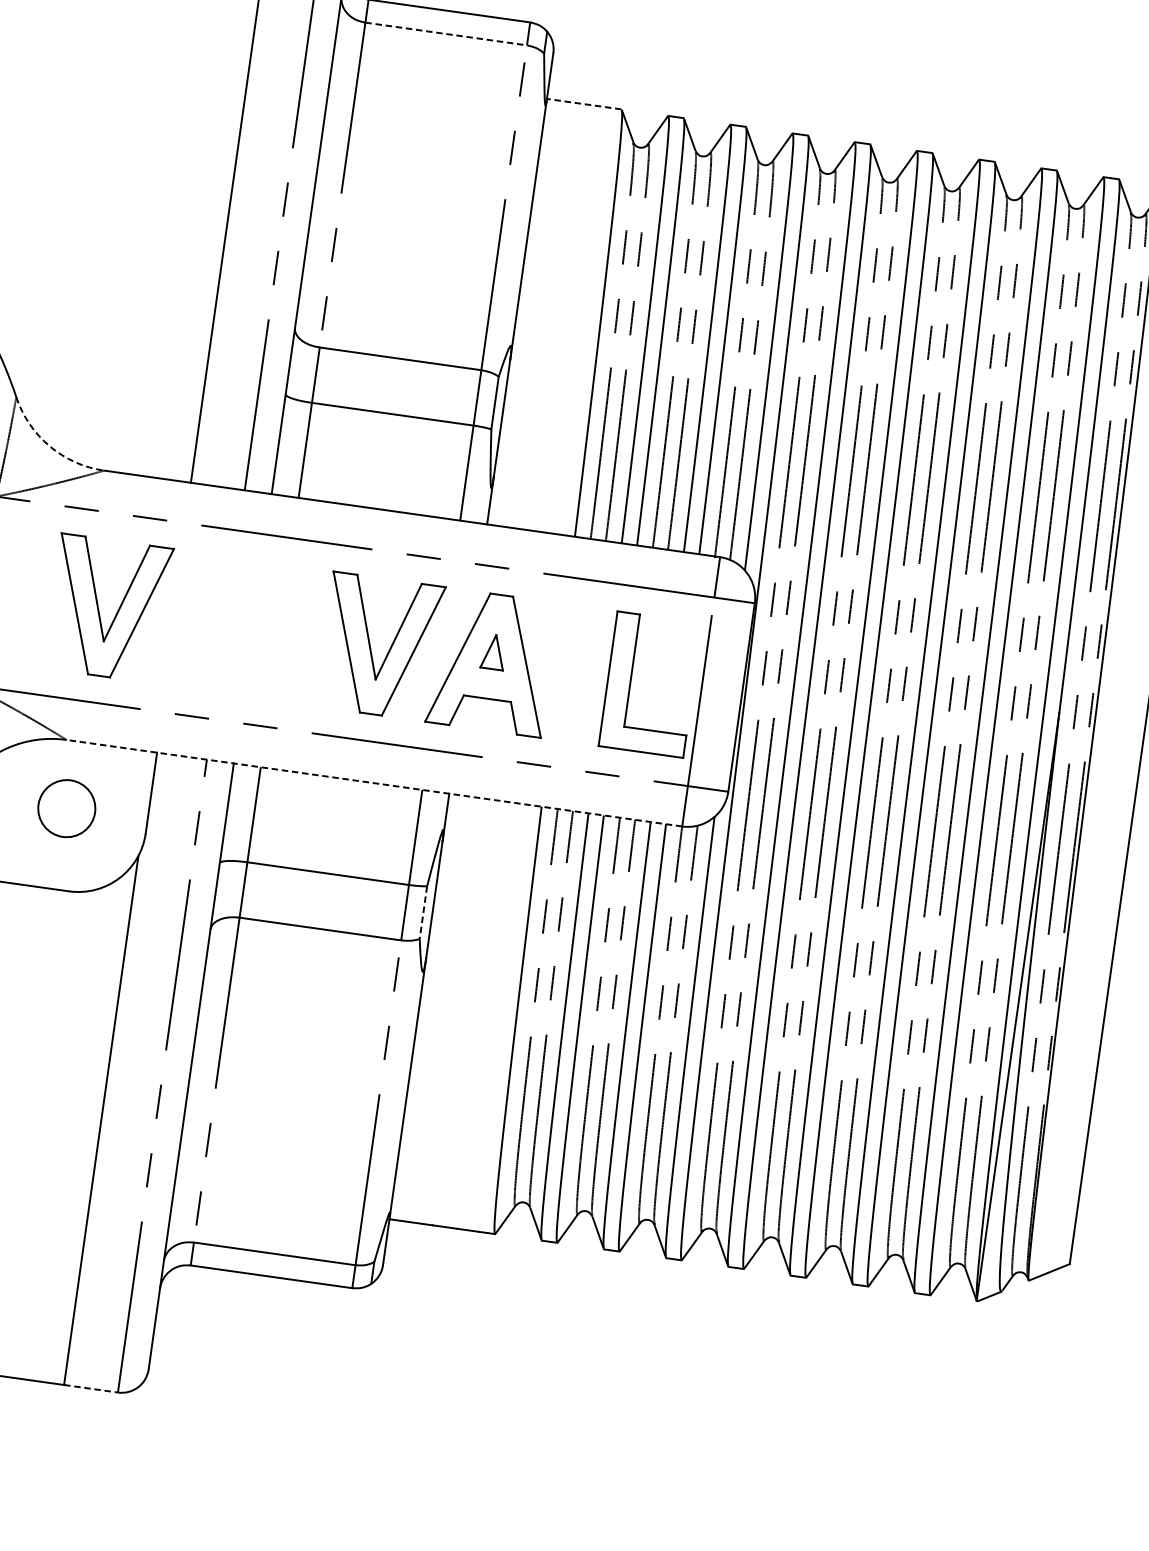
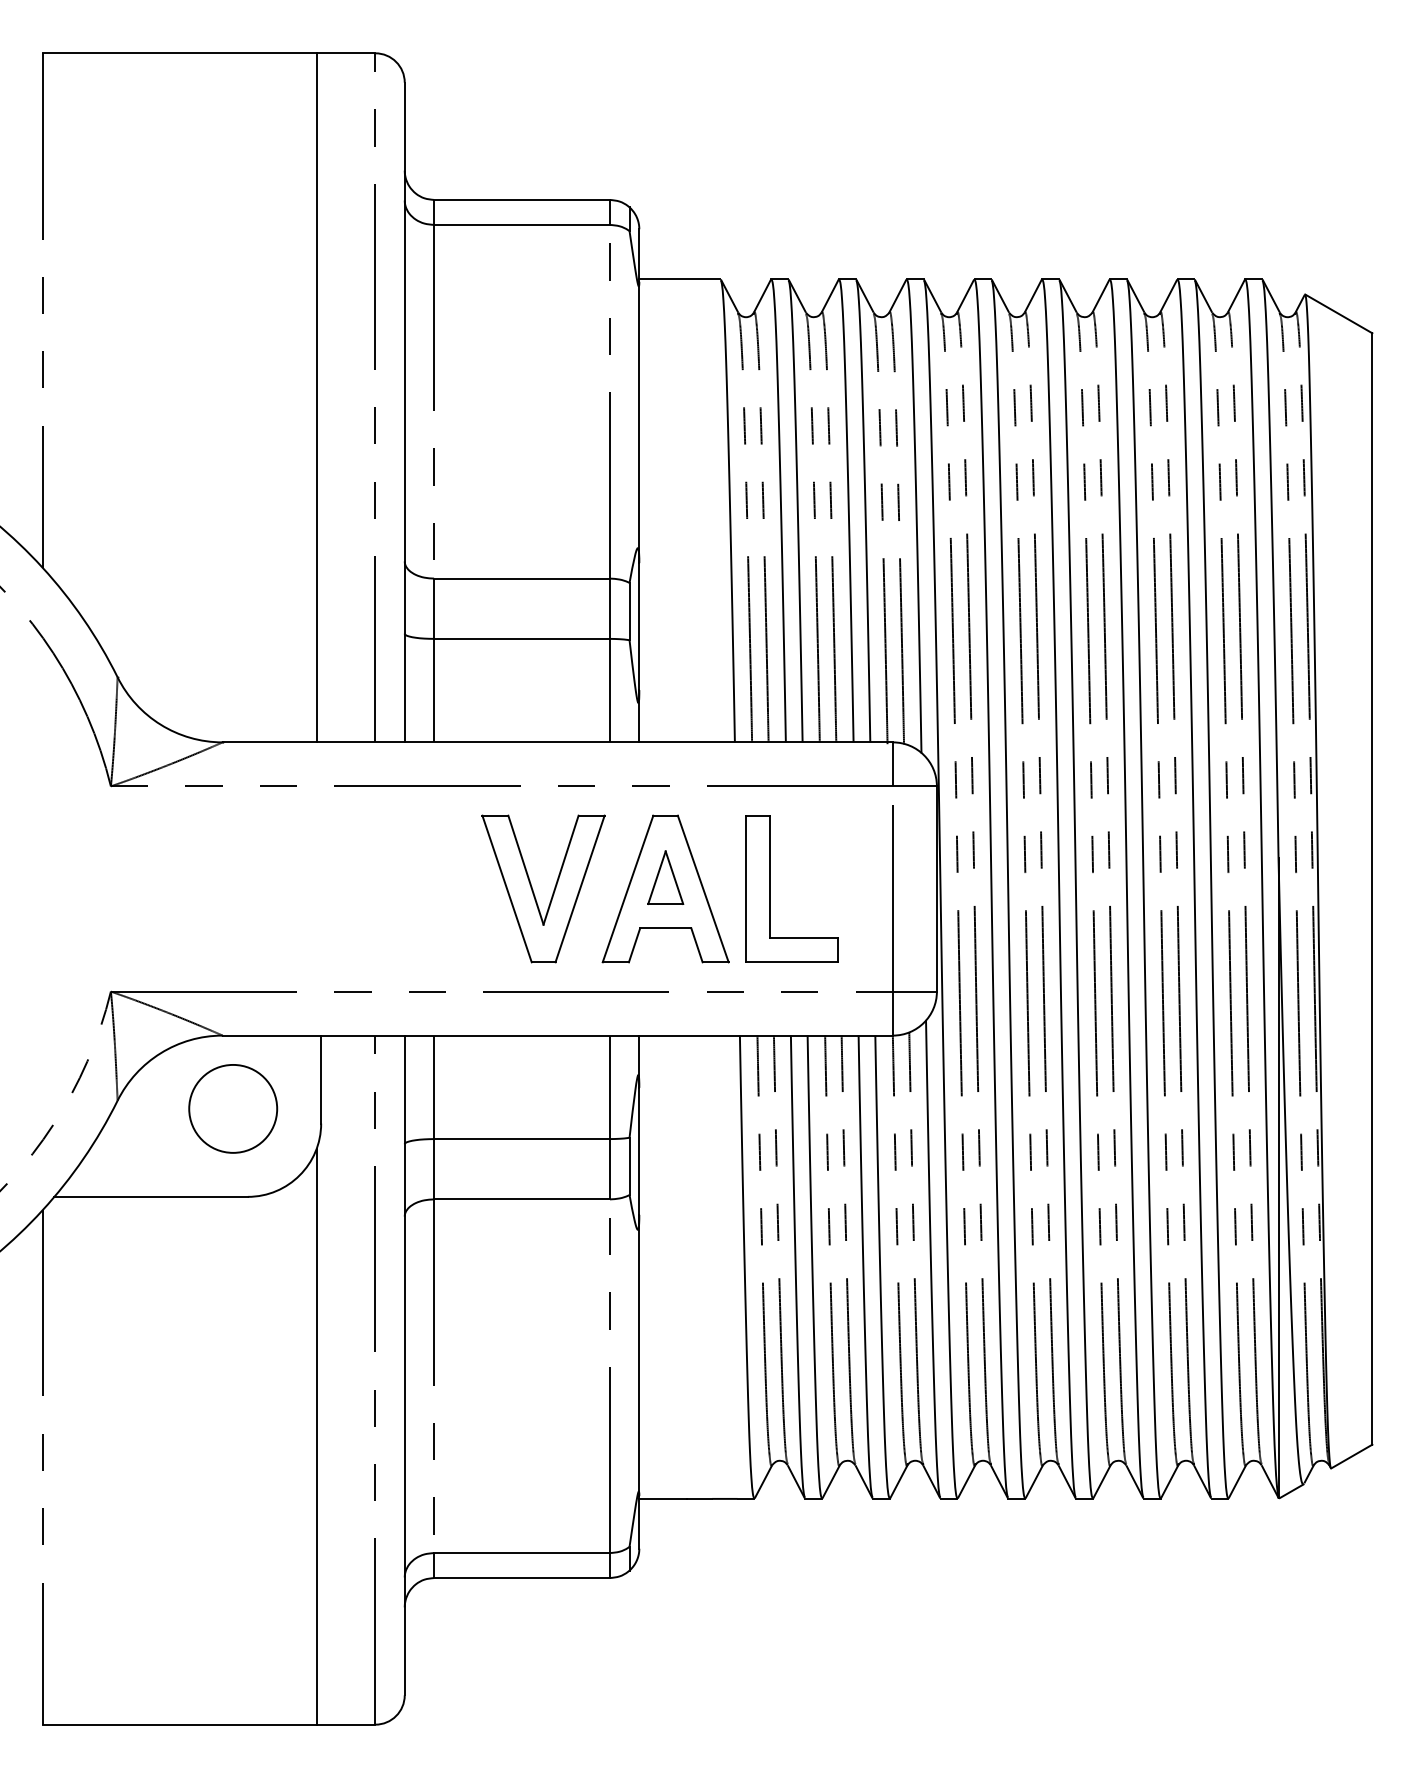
line: (446, 33) -> (522, 224), dashed -> solid
line: (583, 104) -> (679, 279), dashed -> solid
arc: (49, 446) -> (160, 724), dashed -> solid
part: (99, 610) -> (238, 892), removed
part: (493, 651) -> (665, 877), size x1.43
part: (631, 681) -> (770, 888), moved
line: (374, 783) -> (557, 1035), dashed -> solid
circle: (67, 808) -> (233, 1108), size x1.43
line: (423, 912) -> (629, 1166), dashed -> solid
line: (91, 1388) -> (346, 1724), dashed -> solid

